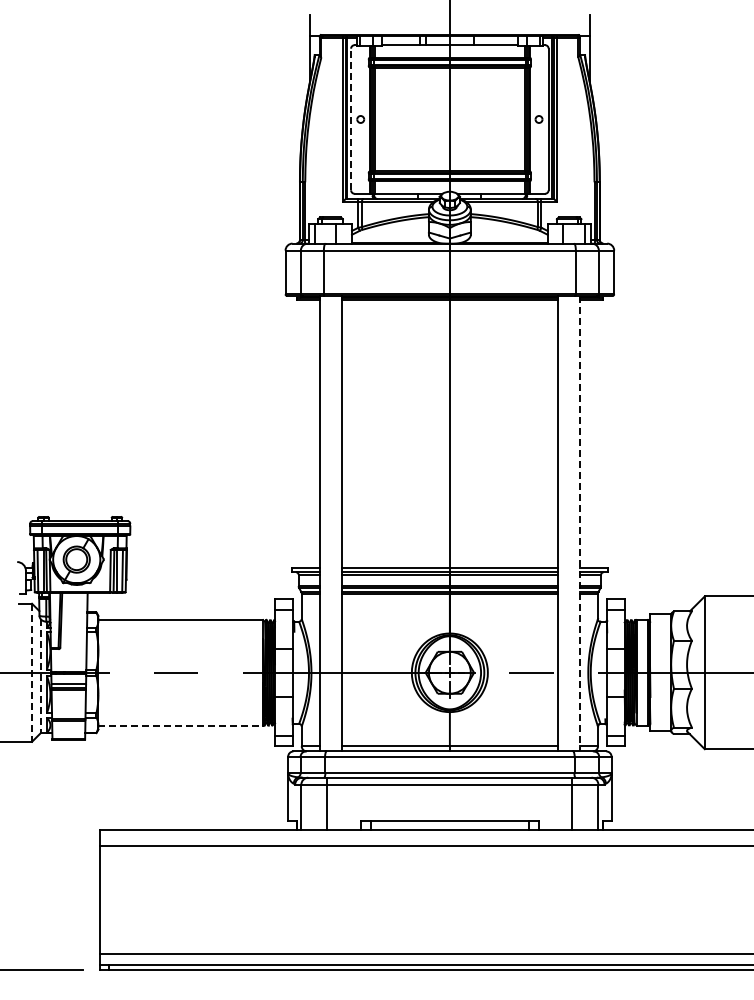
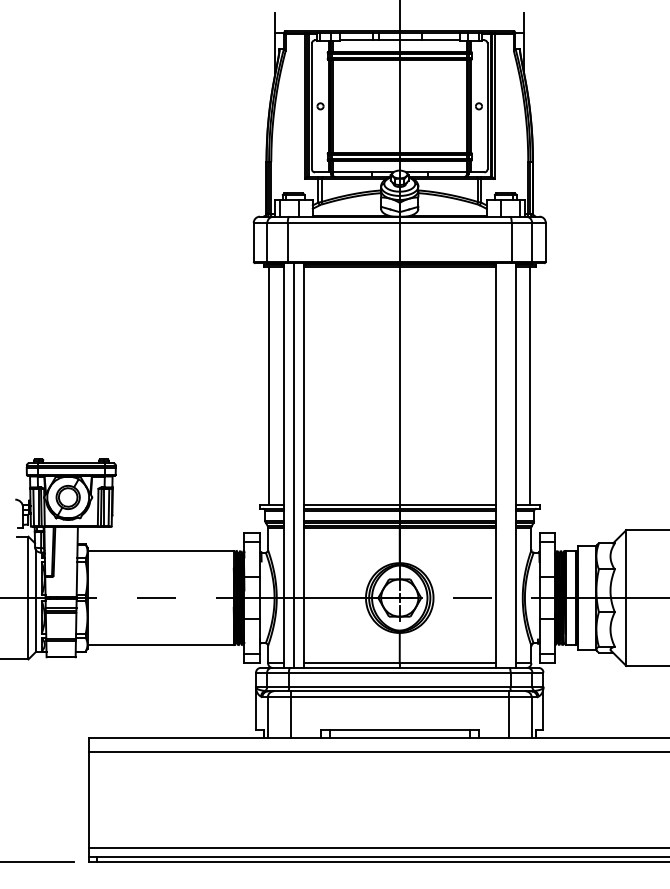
line: (351, 119) -> (312, 106), dashed -> solid
line: (303, 433) -> (269, 385), added
line: (596, 433) -> (530, 385), added
line: (330, 523) -> (293, 465), added
line: (580, 523) -> (515, 465), dashed -> solid
line: (32, 673) -> (28, 598), dashed -> solid
line: (40, 676) -> (35, 601), dashed -> solid
line: (181, 725) -> (161, 644), dashed -> solid

